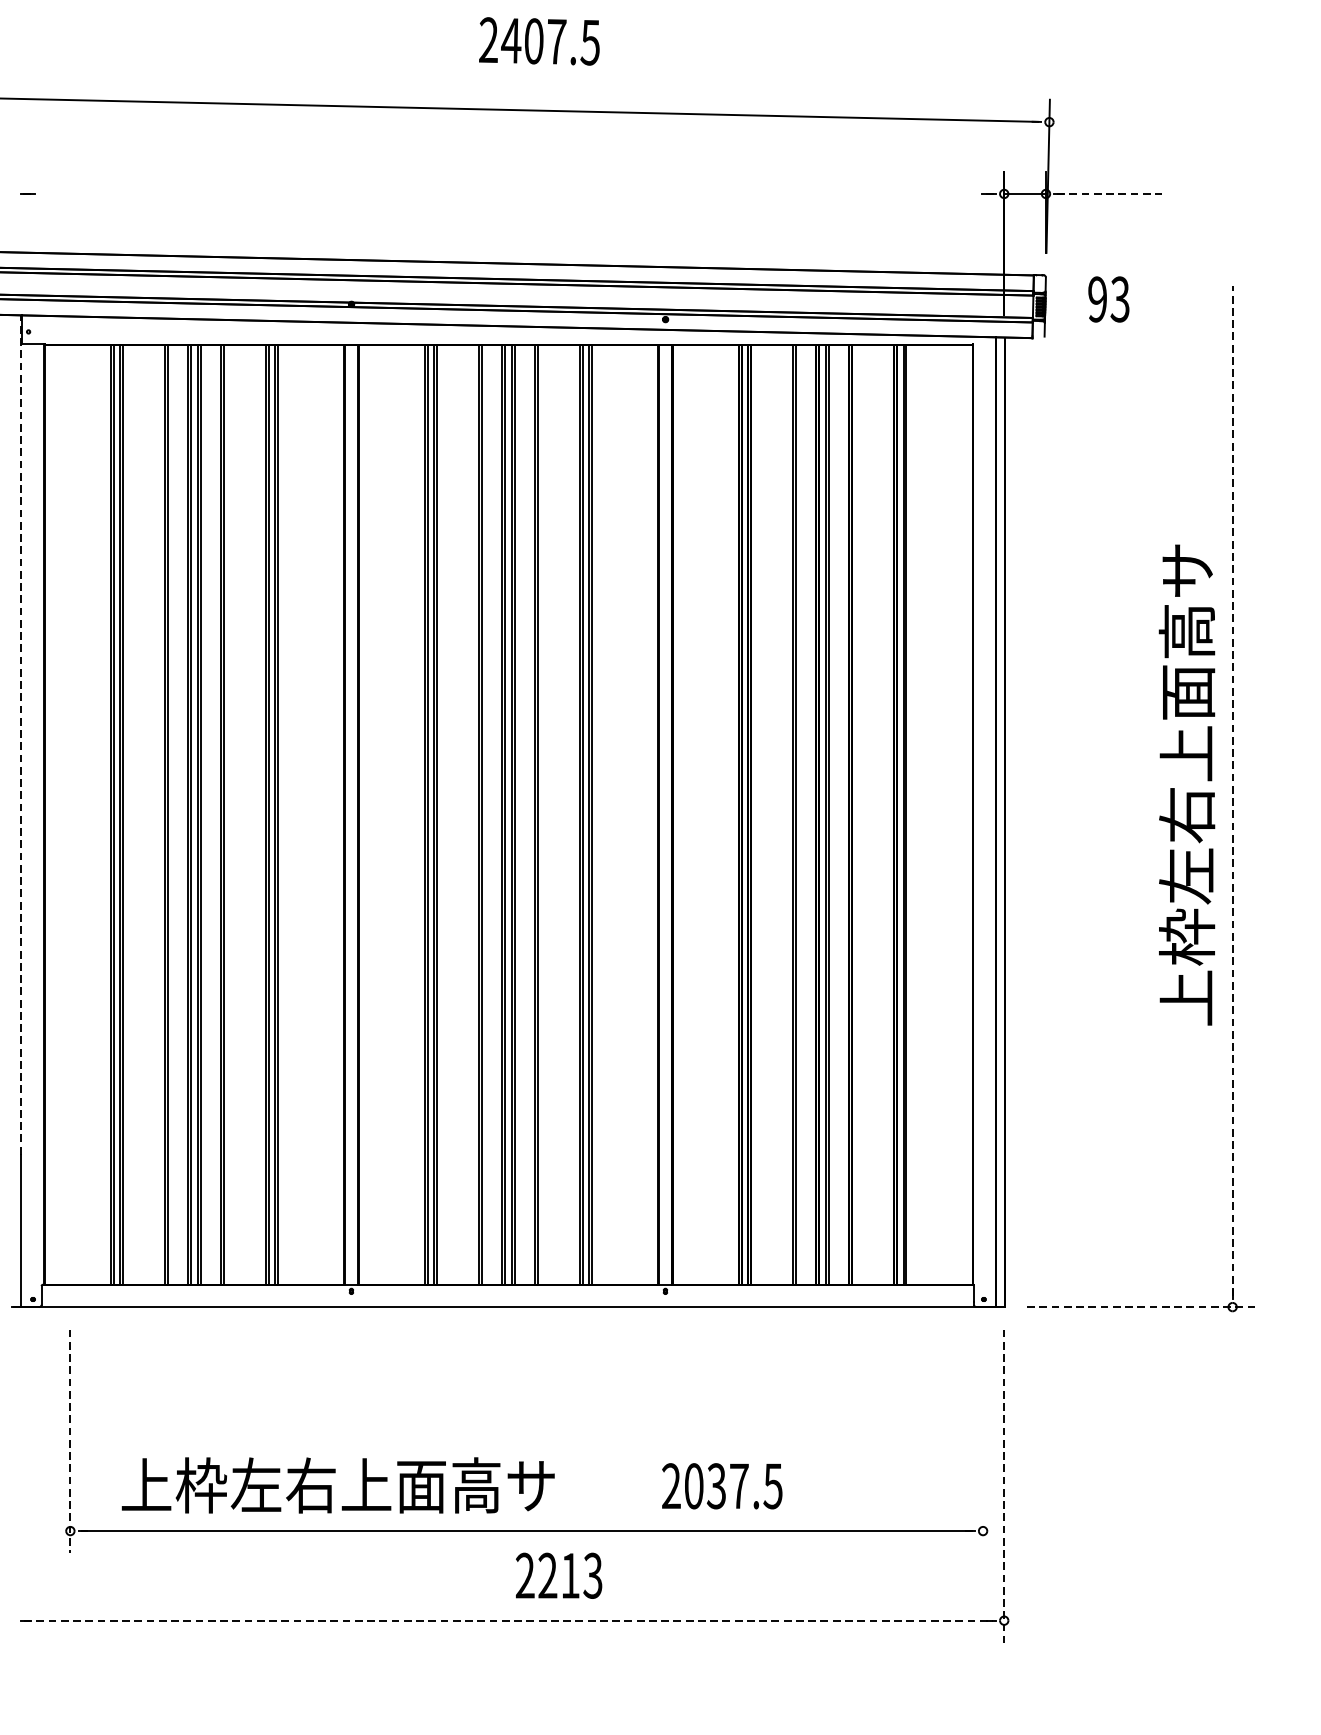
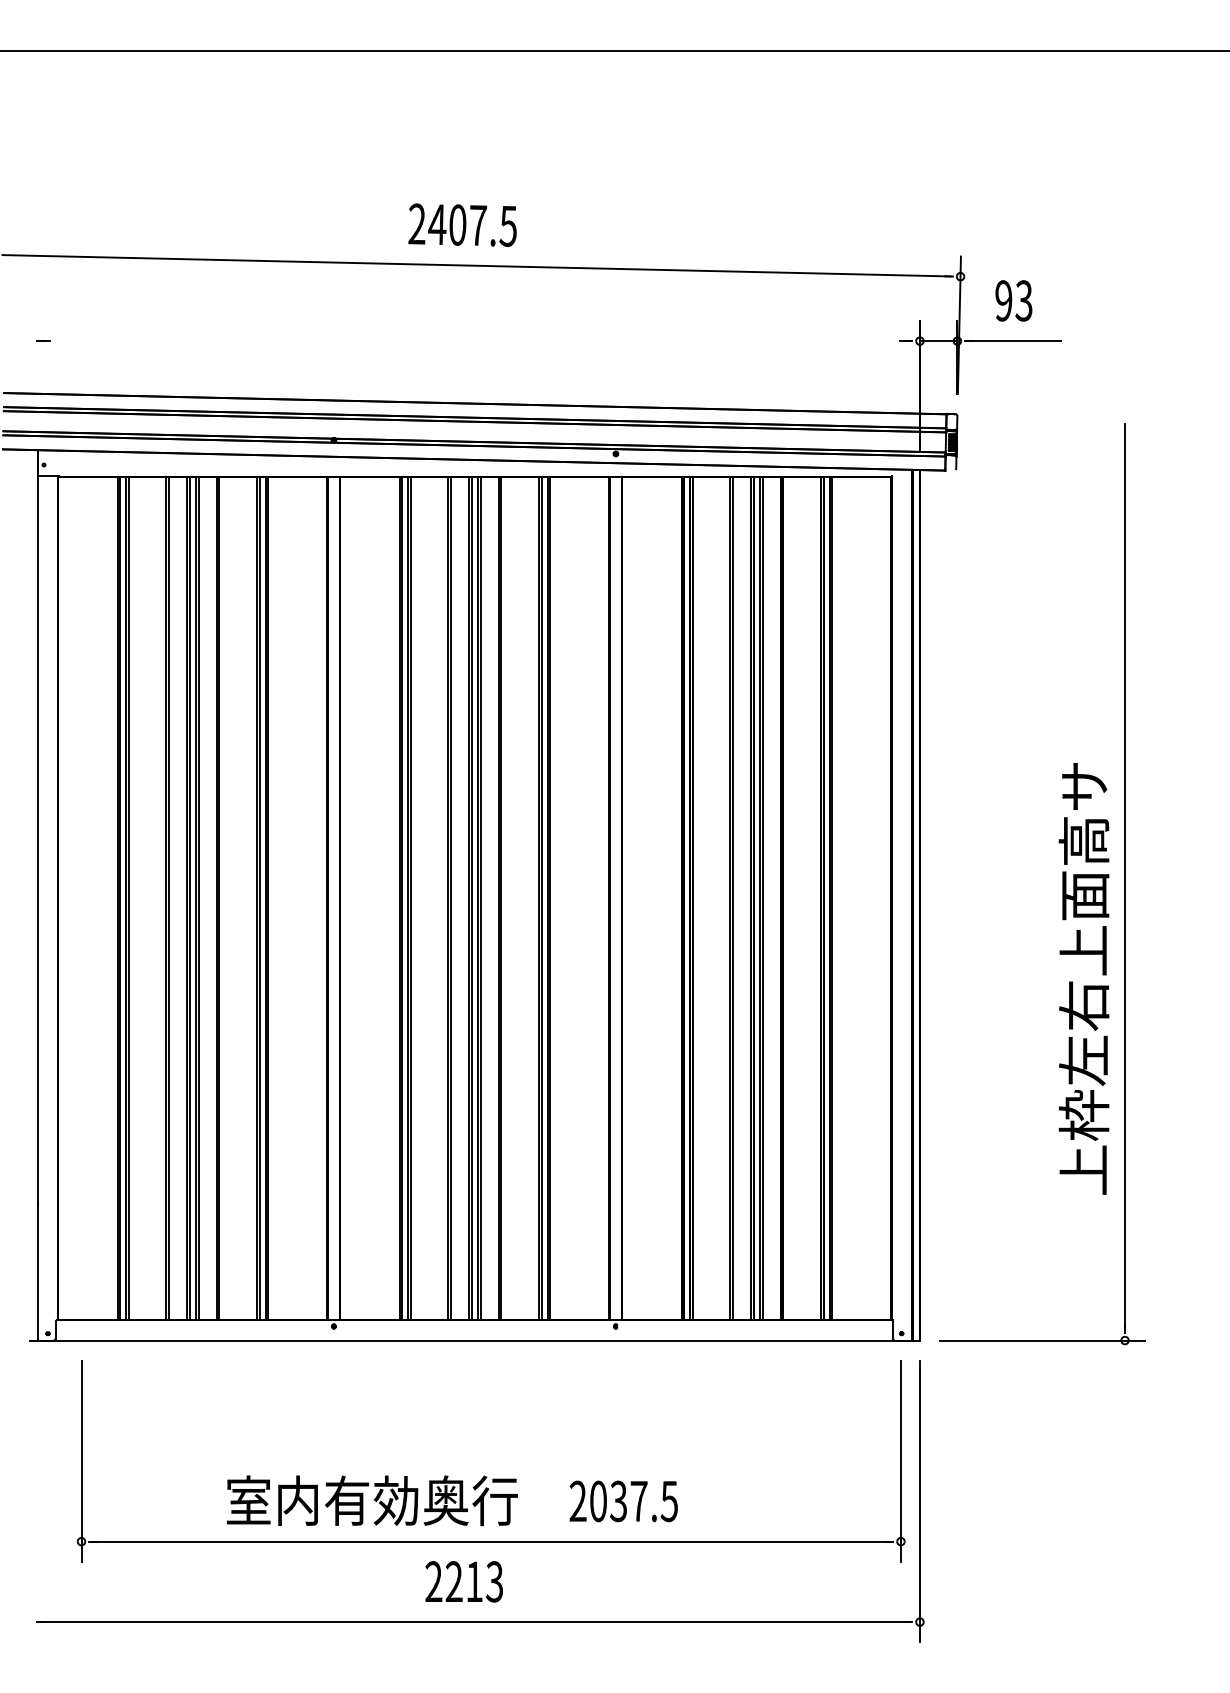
text: (539, 40) -> (462, 224), moved
line: (1109, 194) -> (1014, 341), dashed -> solid
text: (1108, 299) -> (1013, 300), moved
line: (21, 734) -> (37, 826), dashed -> solid
text: (1186, 784) -> (1083, 978), moved
line: (1233, 790) -> (1125, 876), dashed -> solid
line: (1141, 1307) -> (1043, 1340), dashed -> solid
line: (982, 1440) -> (900, 1460), added
line: (70, 1441) -> (81, 1461), dashed -> solid
text: (338, 1485) -> (322, 1500), 上枠左右上面高サ -> 室内有効奥行
text: (721, 1486) -> (623, 1501), moved
line: (1003, 1486) -> (919, 1501), dashed -> solid
text: (558, 1575) -> (463, 1581), moved
line: (508, 1621) -> (474, 1622), dashed -> solid

